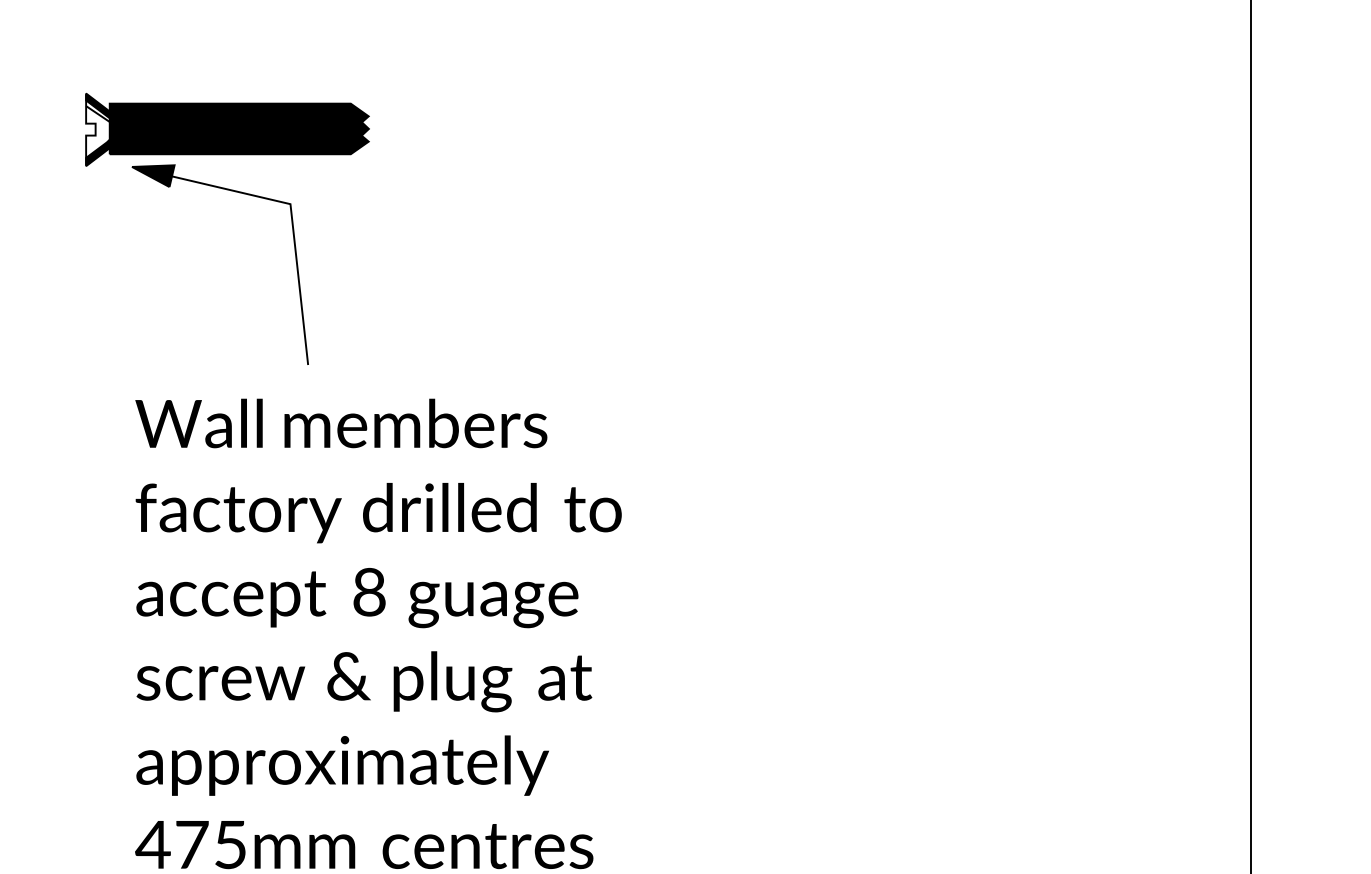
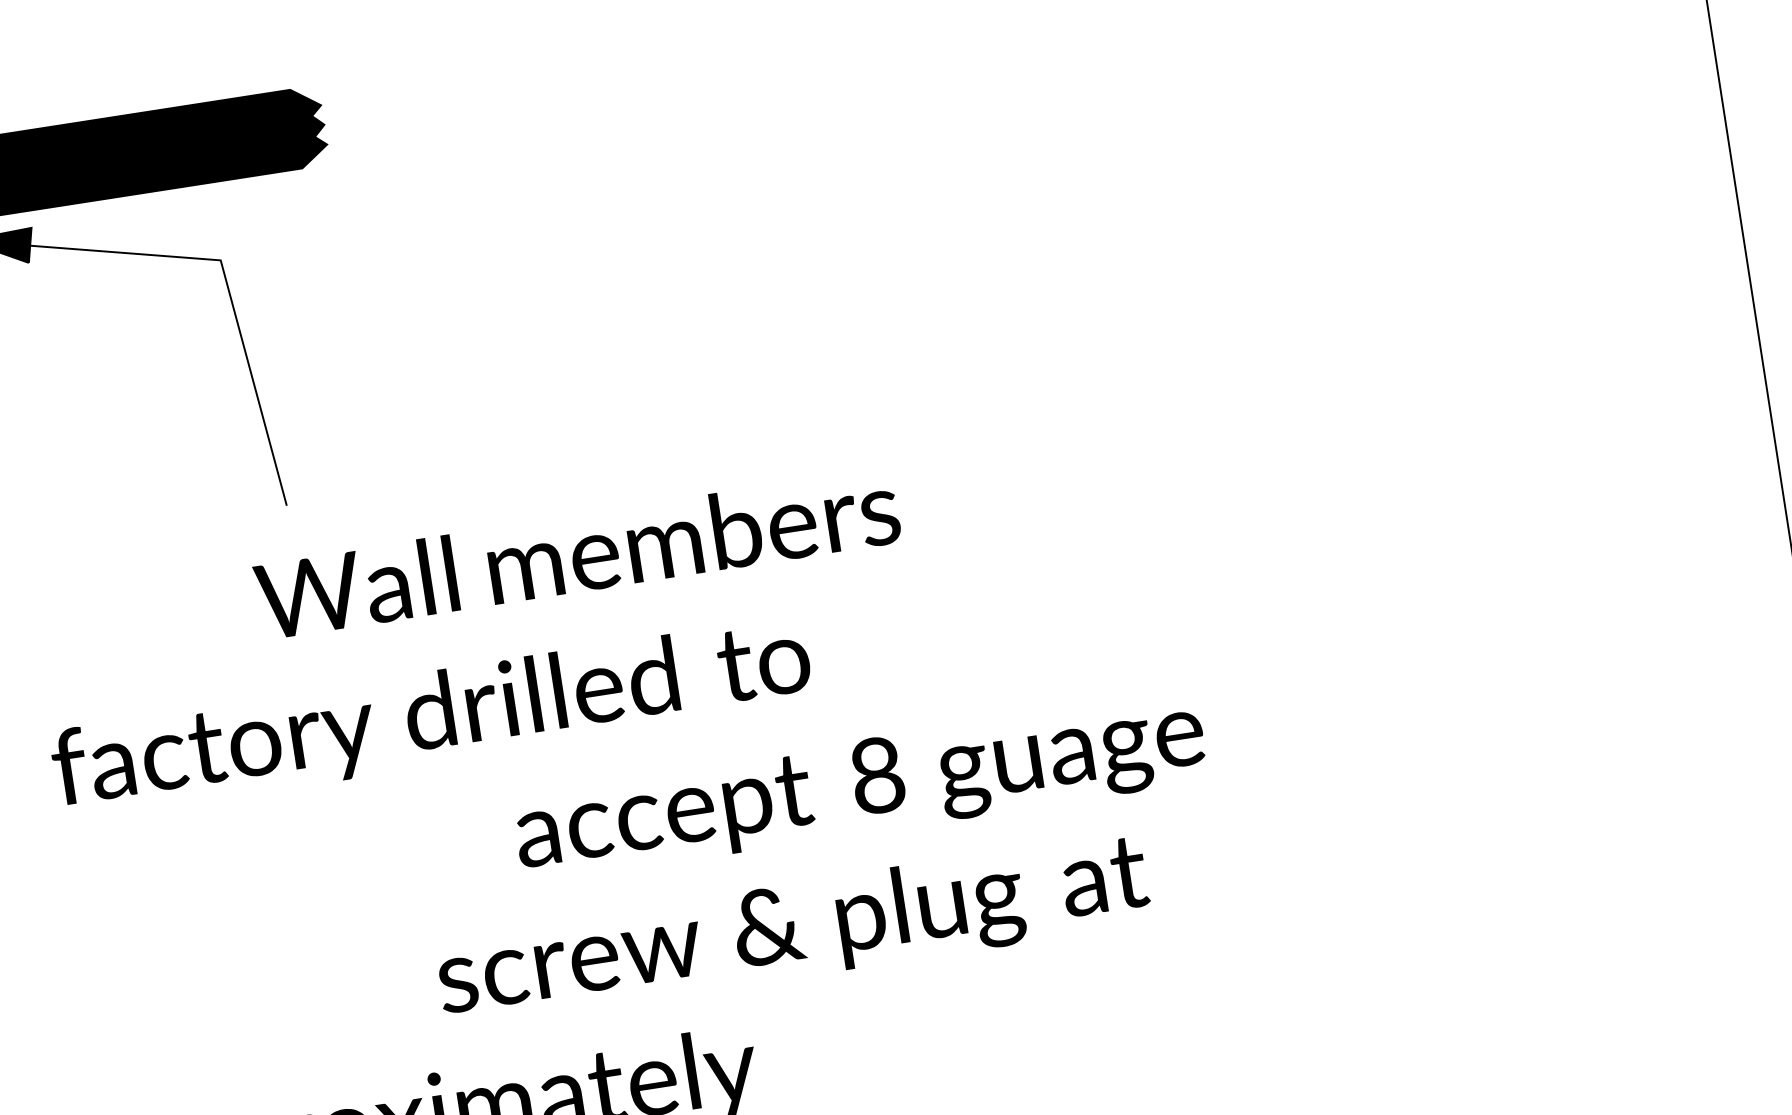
text: (341, 423) -> (577, 553), moved
text: (357, 598) -> (860, 788), moved
text: (364, 681) -> (793, 930), moved

